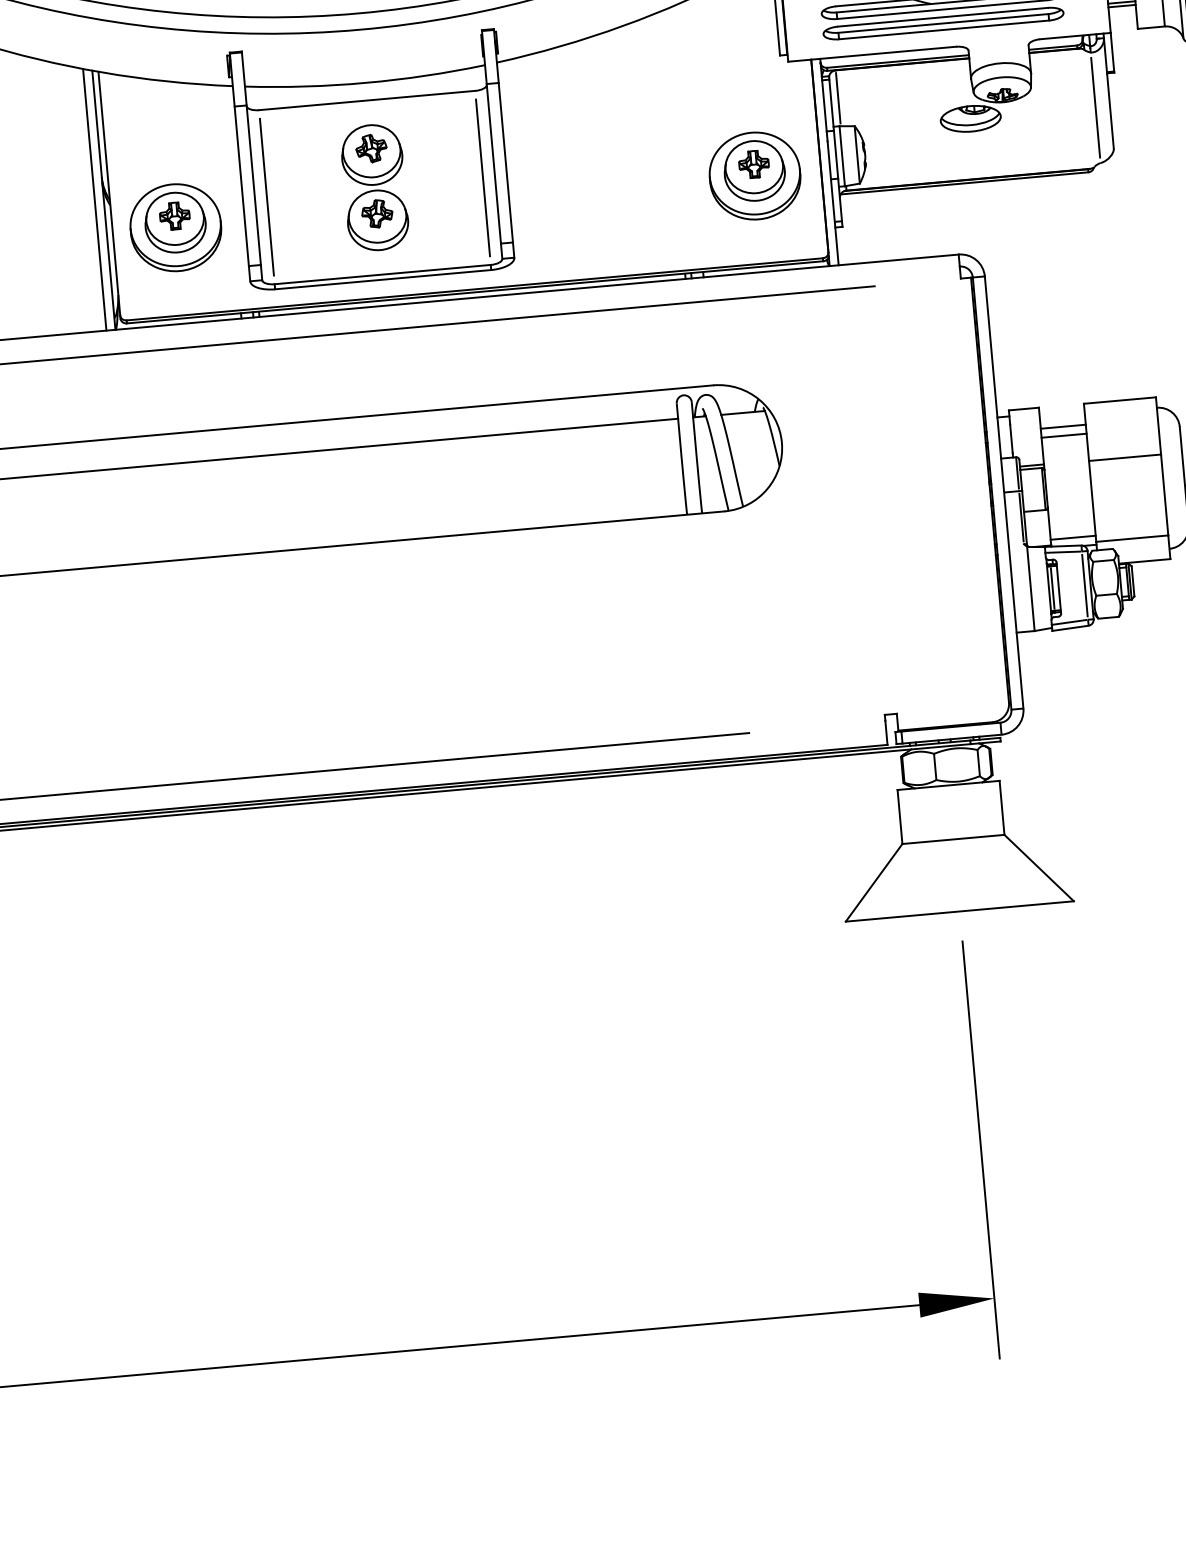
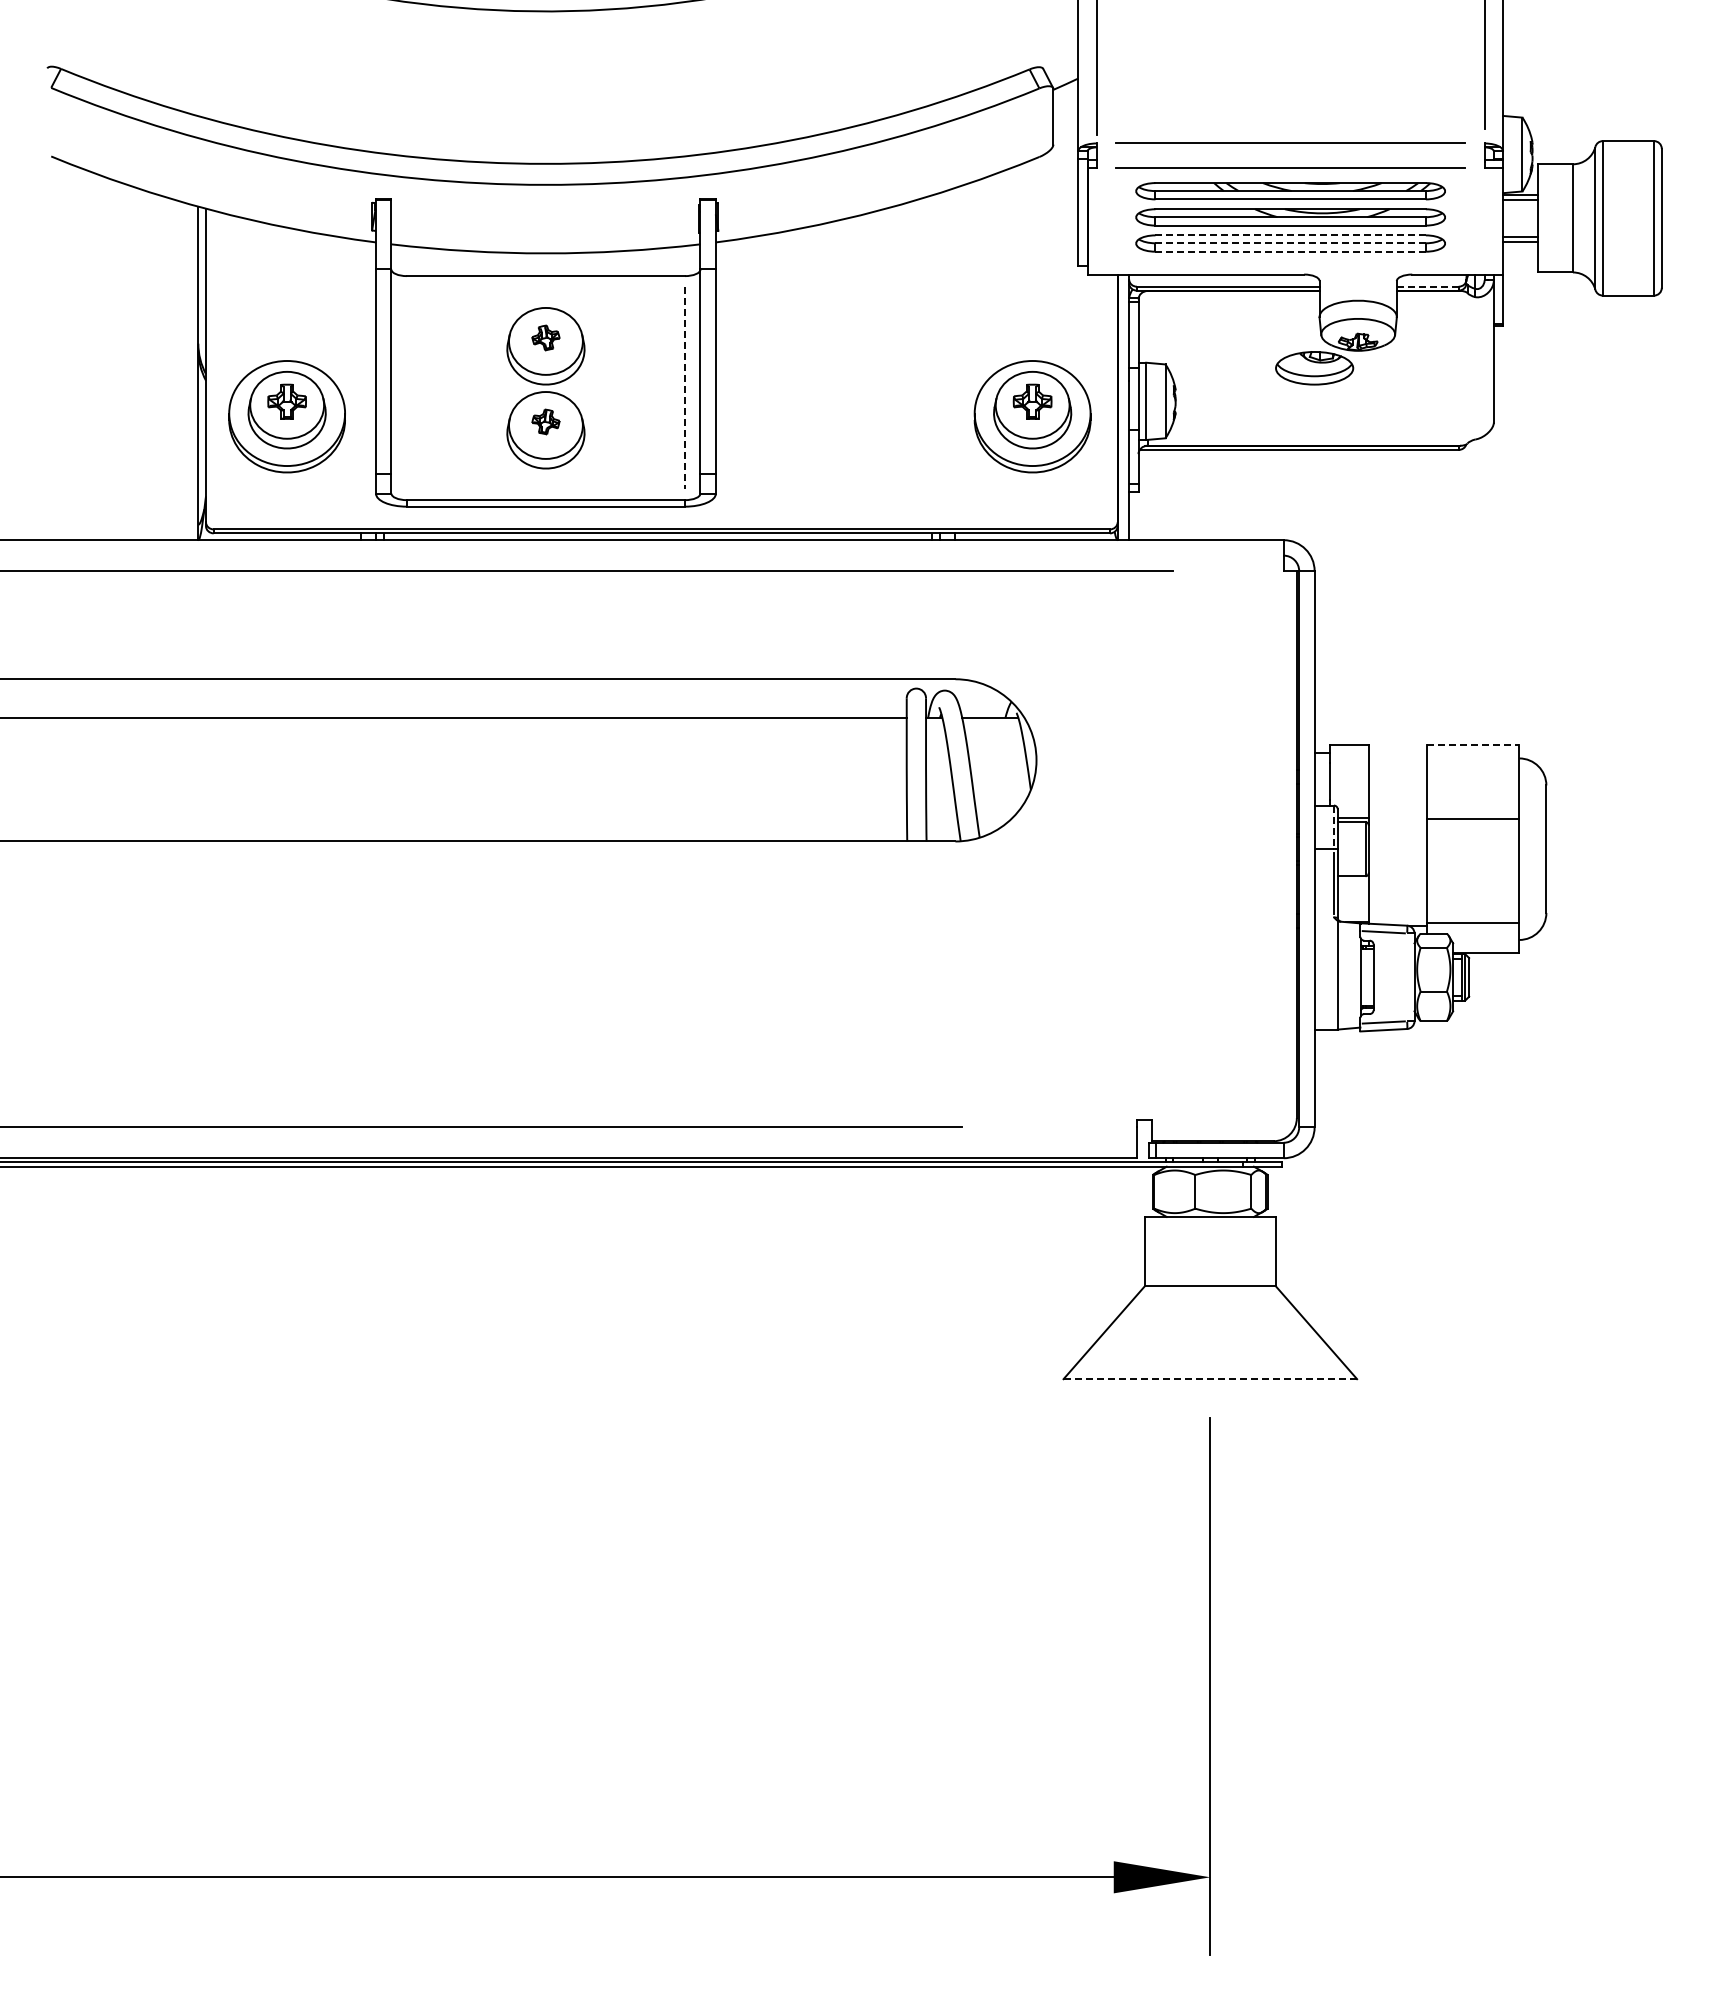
line: (943, 17) -> (1291, 235), solid -> dashed
line: (944, 23) -> (1291, 243), solid -> dashed
line: (943, 29) -> (1290, 251), solid -> dashed
line: (1052, 47) -> (1427, 286), solid -> dashed
line: (838, 97) -> (1147, 326), removed
line: (1095, 107) -> (1475, 368), removed
part: (371, 148) -> (545, 337), size x0.7
line: (483, 178) -> (685, 388), solid -> dashed
line: (266, 196) -> (406, 387), removed
line: (94, 199) -> (186, 371), removed
part: (376, 213) -> (545, 421), size x0.7
line: (1120, 400) -> (1473, 745), solid -> dashed
line: (1063, 426) -> (1397, 771), removed
line: (1063, 435) -> (1397, 783), removed
line: (1017, 472) -> (1333, 825), solid -> dashed
line: (1073, 537) -> (1397, 914), removed
line: (1085, 584) -> (1407, 976), removed
line: (1052, 588) -> (1365, 977), removed
line: (960, 911) -> (1210, 1379), solid -> dashed

